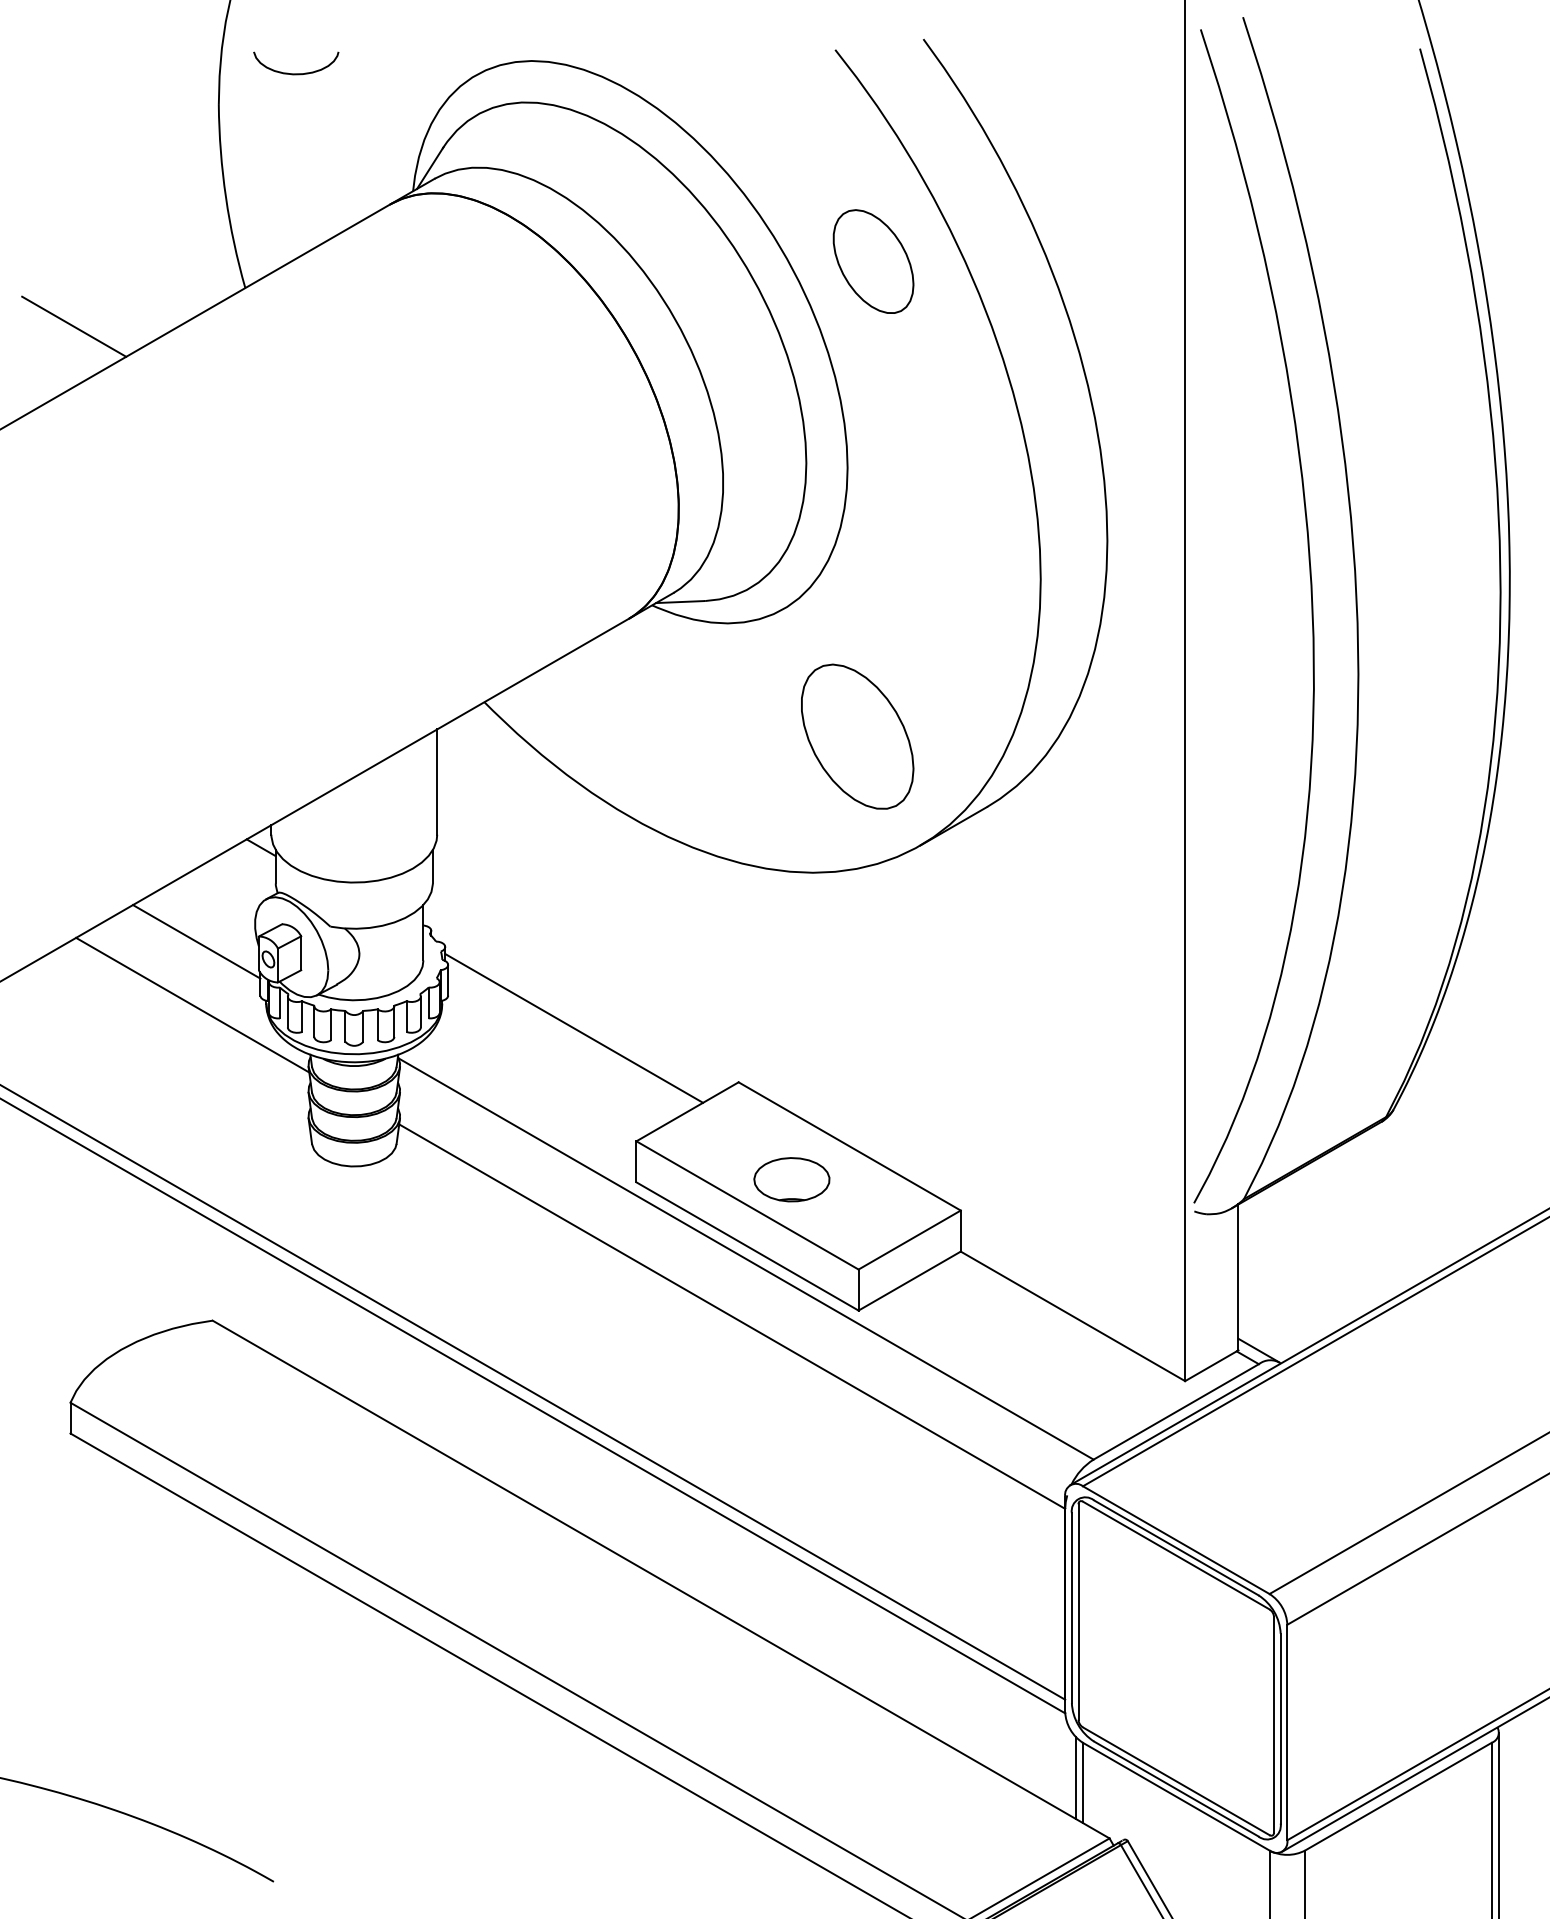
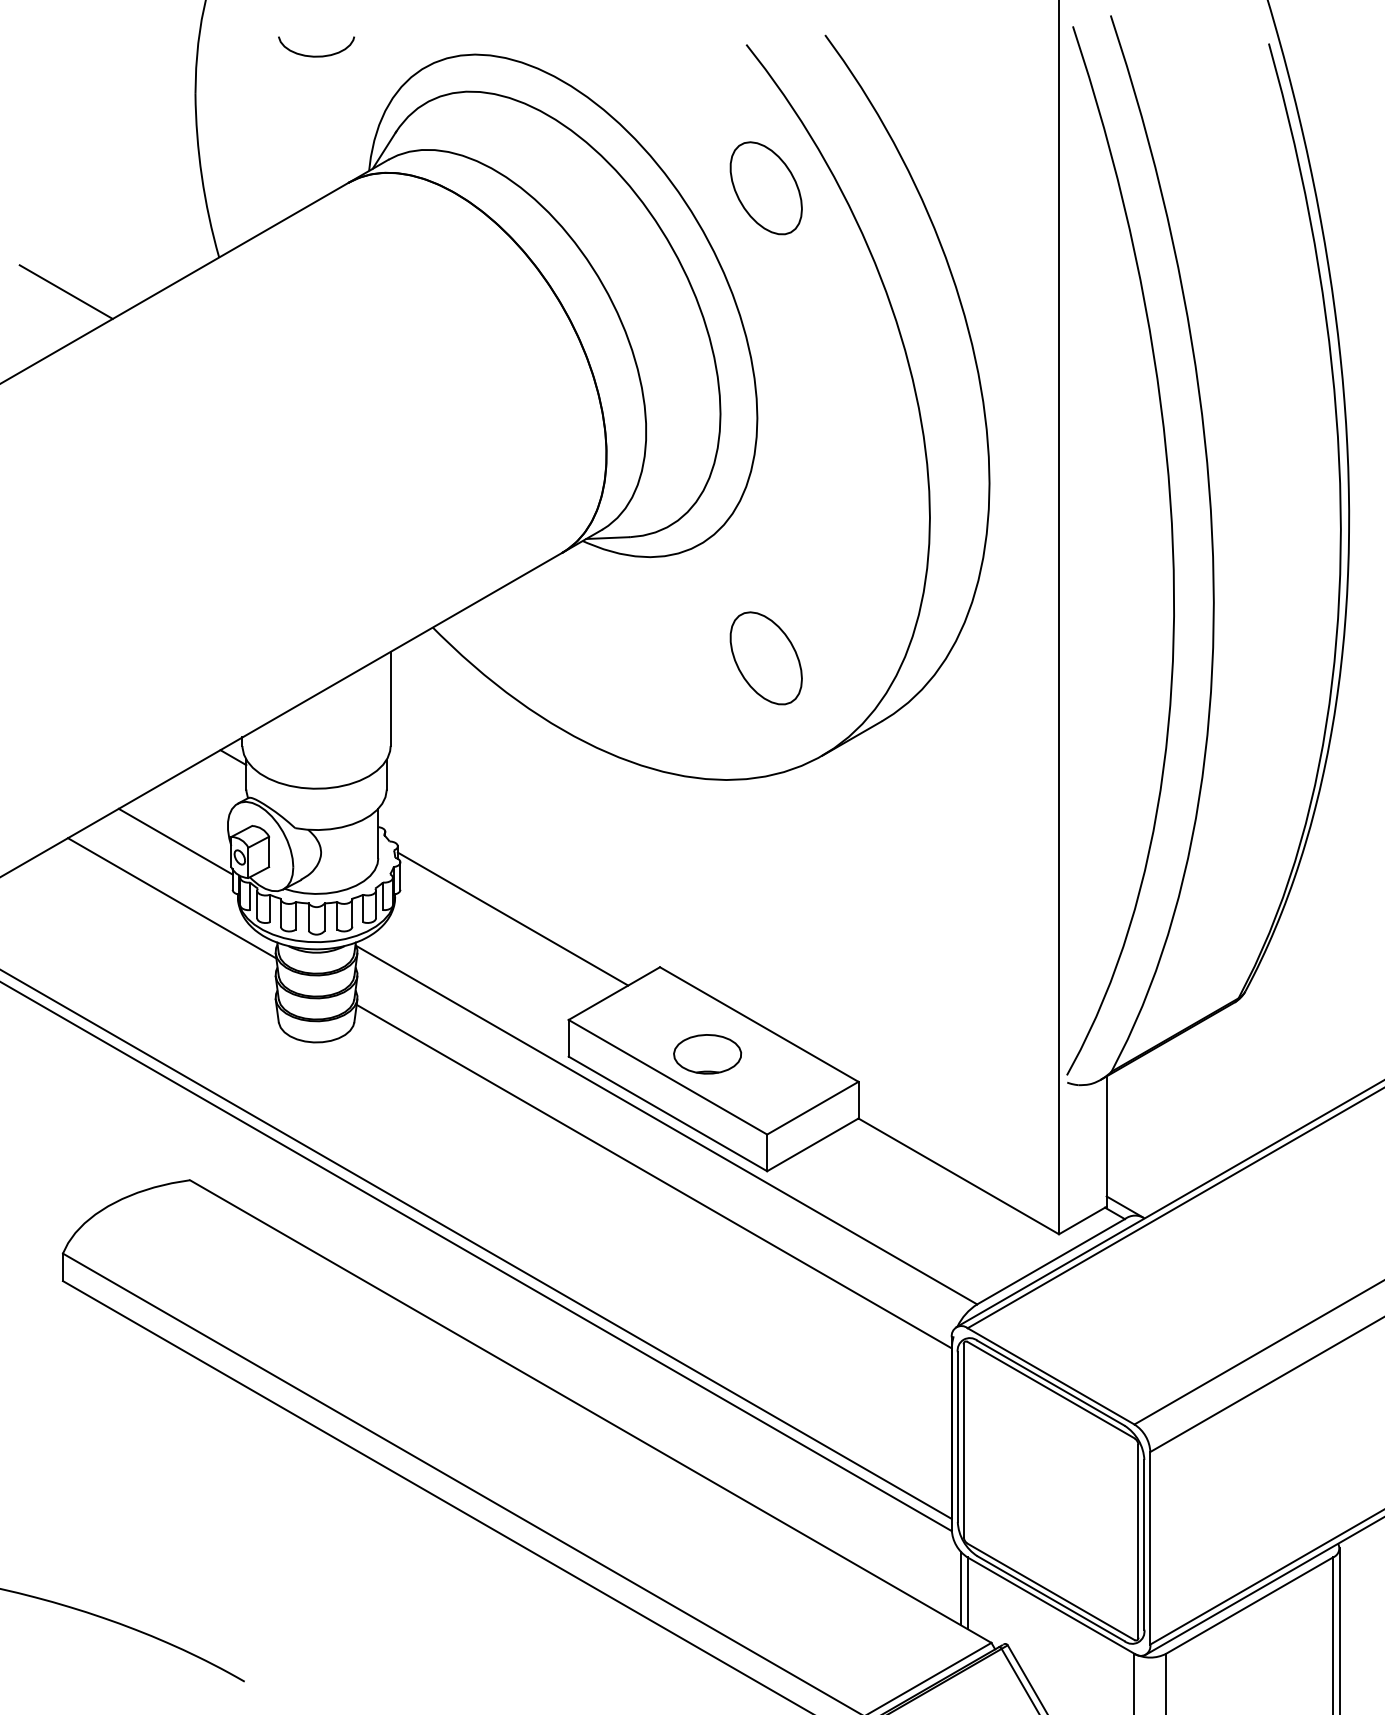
curve: (296, 73) -> (316, 55), moved
part: (873, 261) -> (766, 188), moved
part: (857, 736) -> (766, 658), size x0.71

